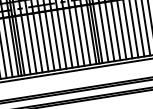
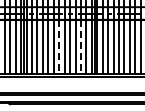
line: (79, 36) -> (80, 46), solid -> dashed
line: (56, 39) -> (59, 46), solid -> dashed

